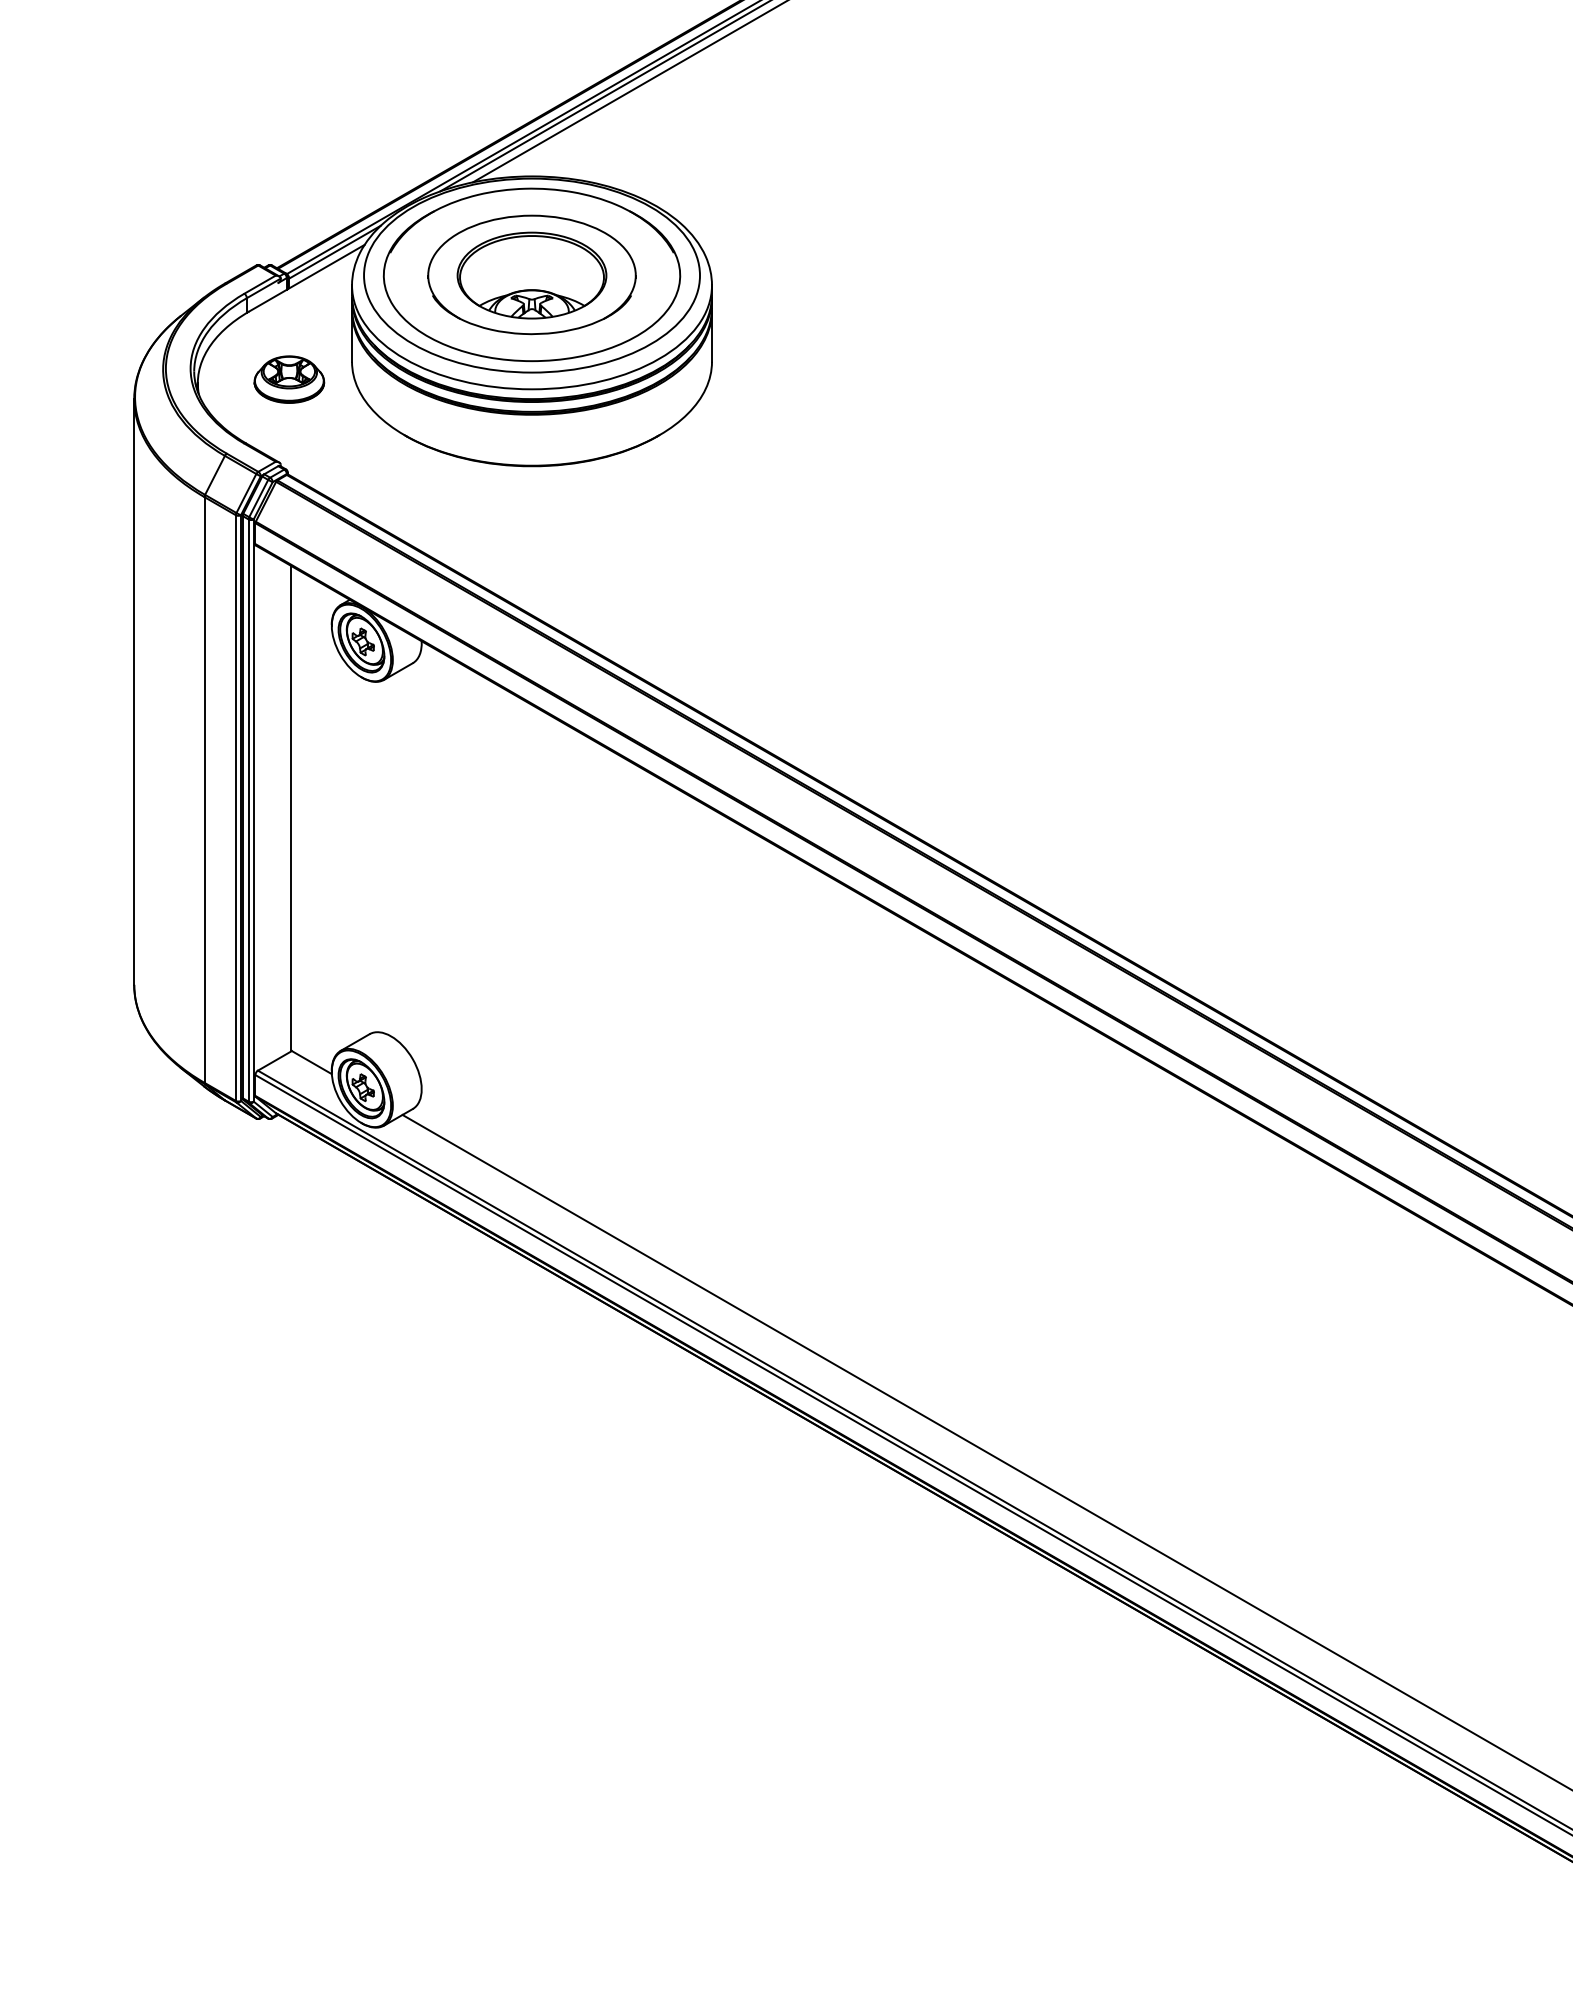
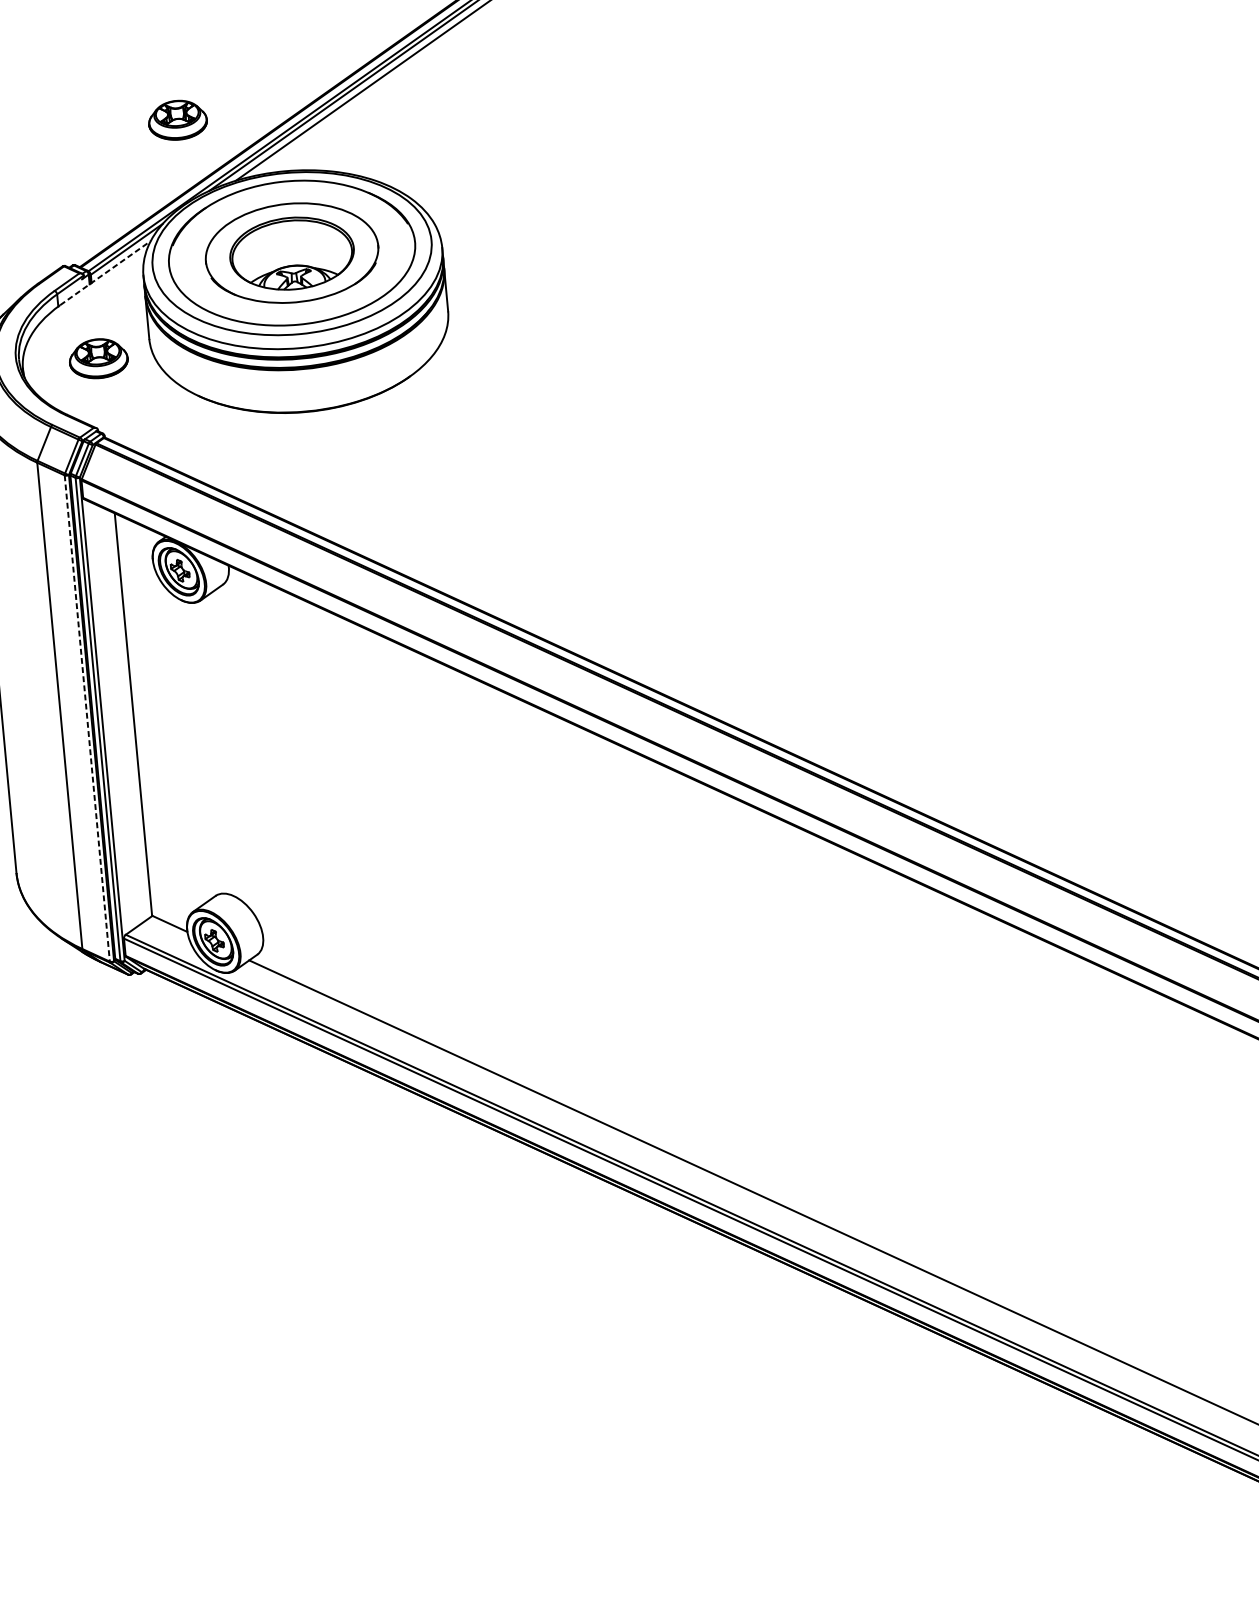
part: (410, 103) -> (177, 120), added
line: (307, 277) -> (105, 272), solid -> dashed
line: (235, 808) -> (86, 718), solid -> dashed

